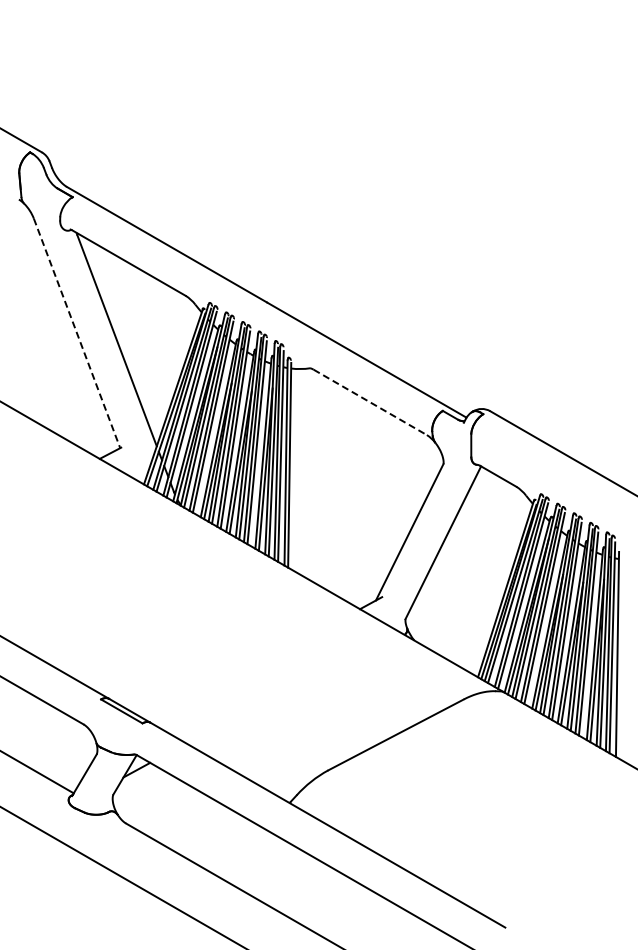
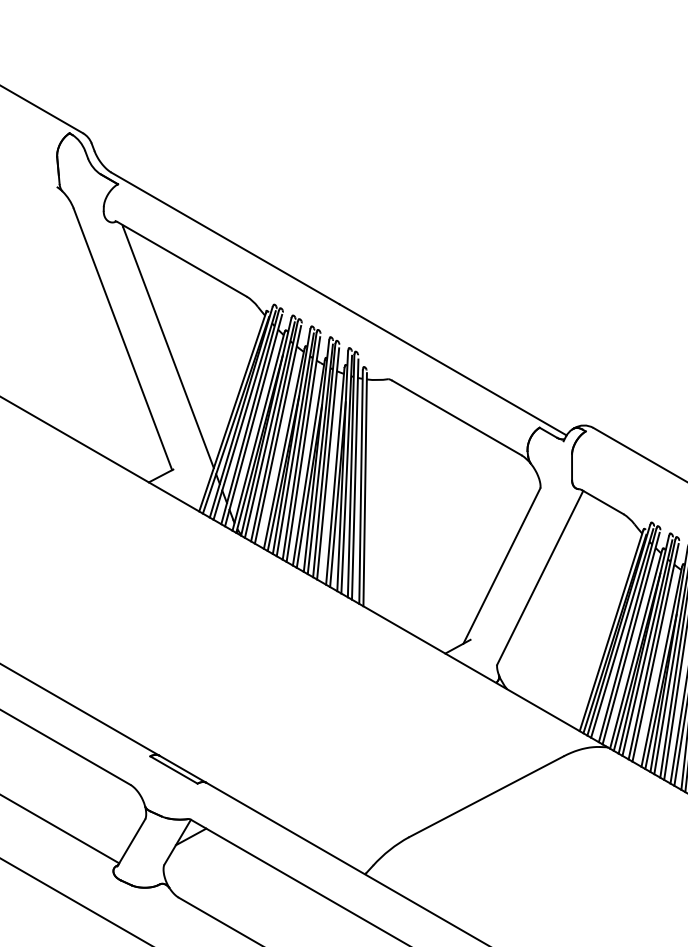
line: (77, 333) -> (123, 339), dashed -> solid
line: (370, 402) -> (457, 418), dashed -> solid

